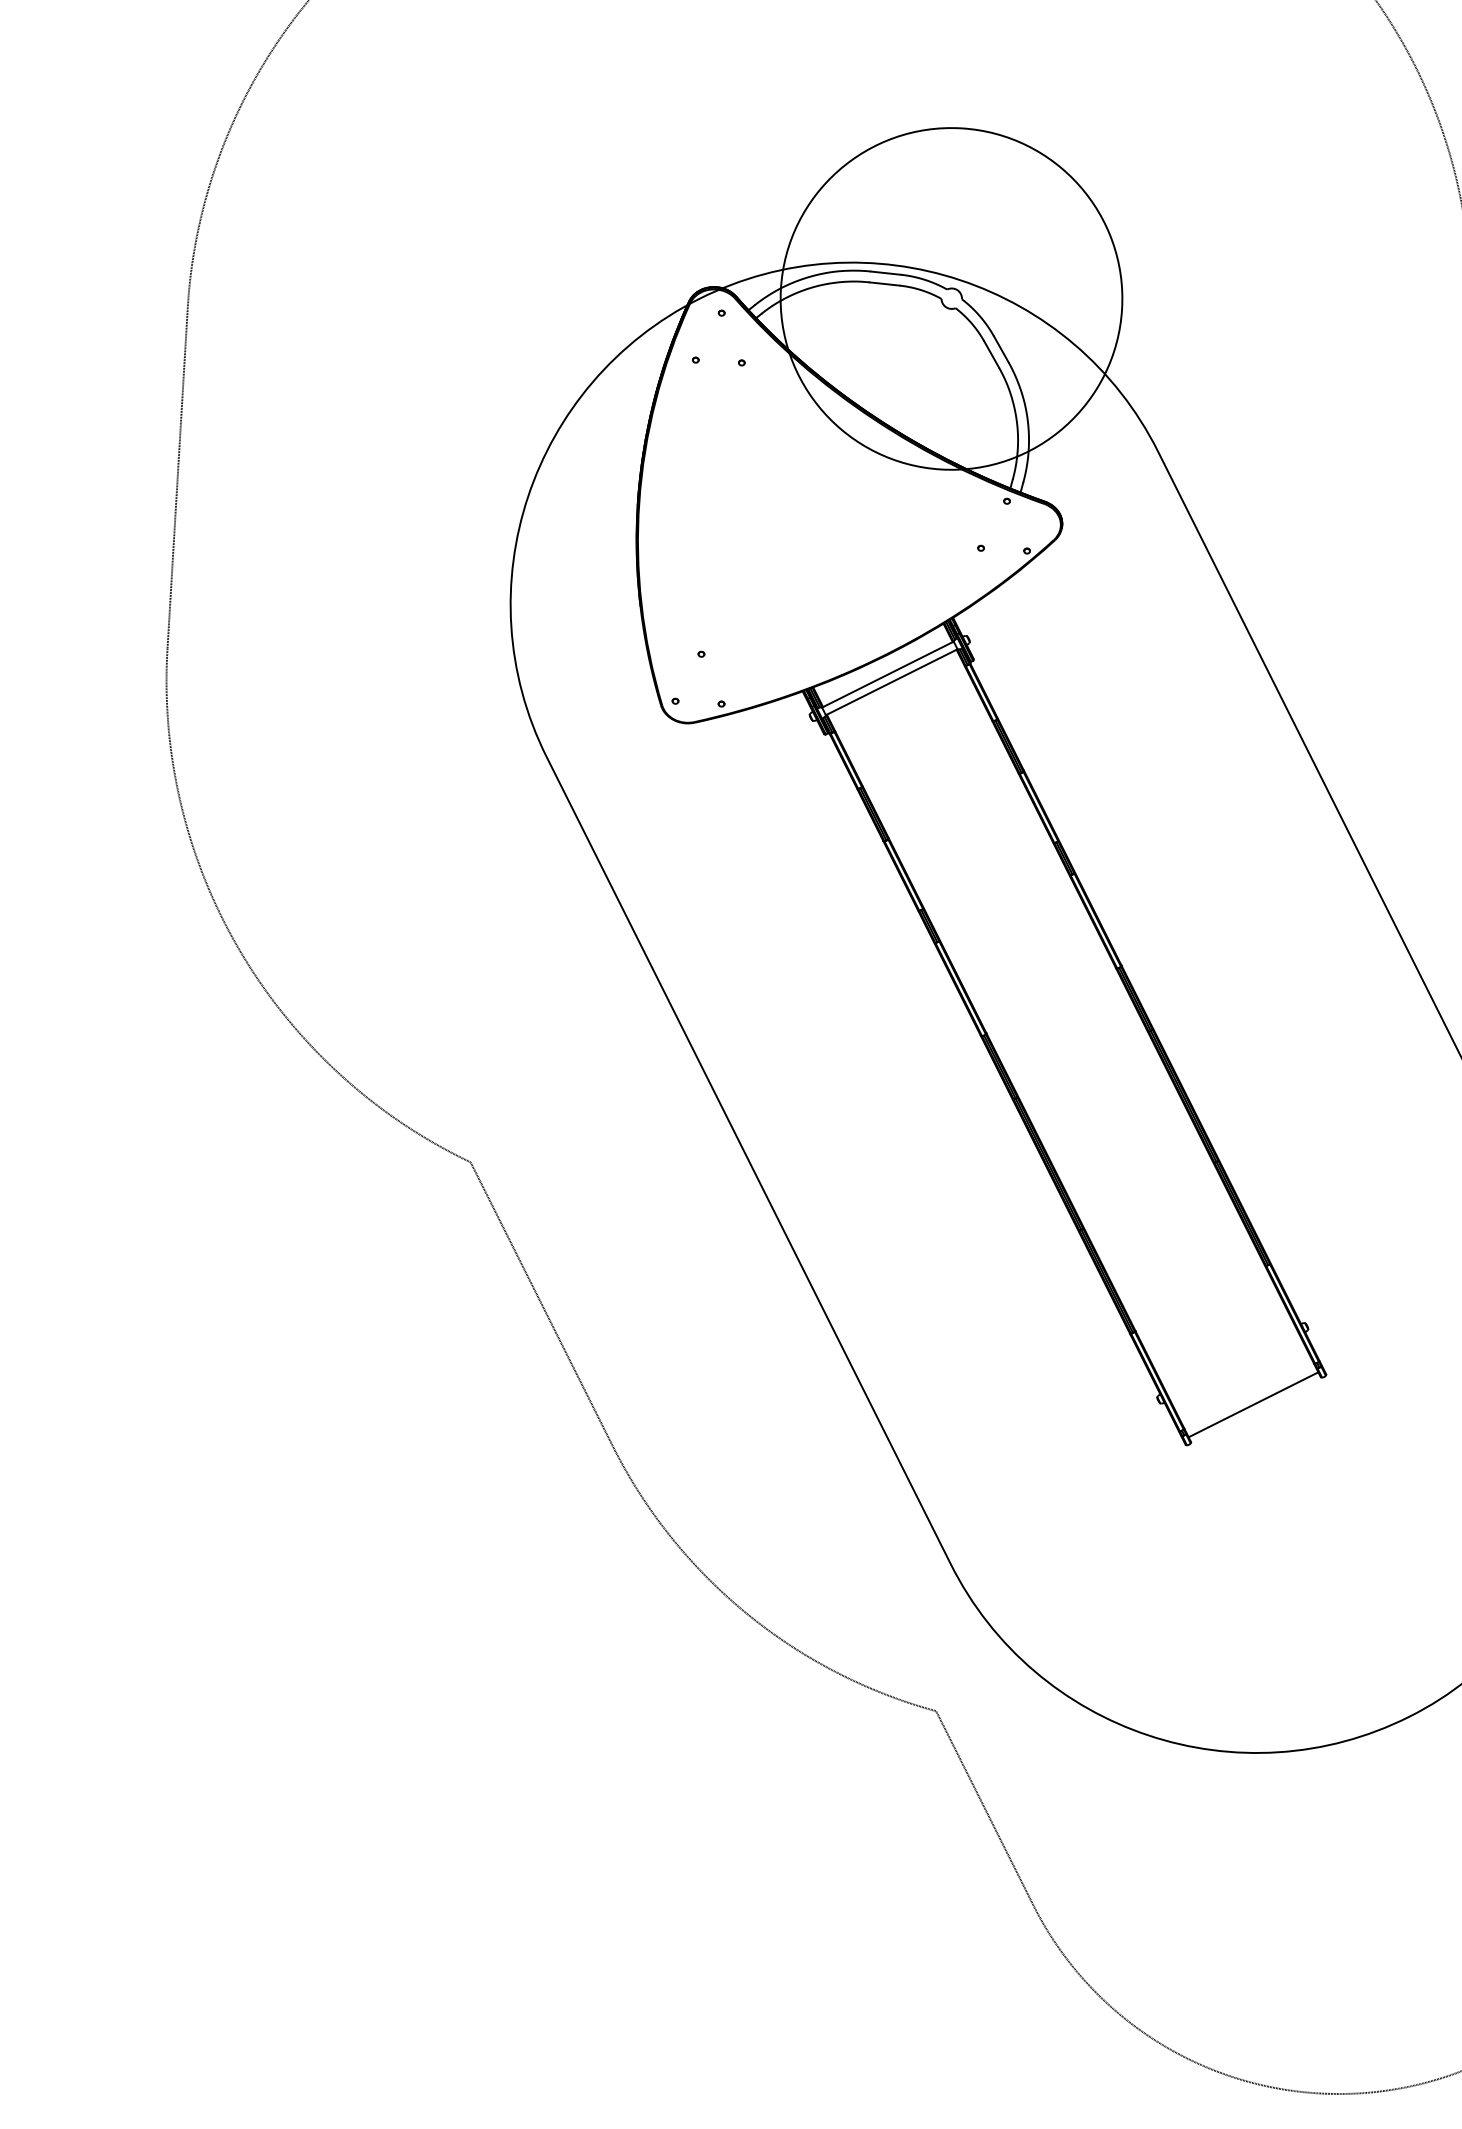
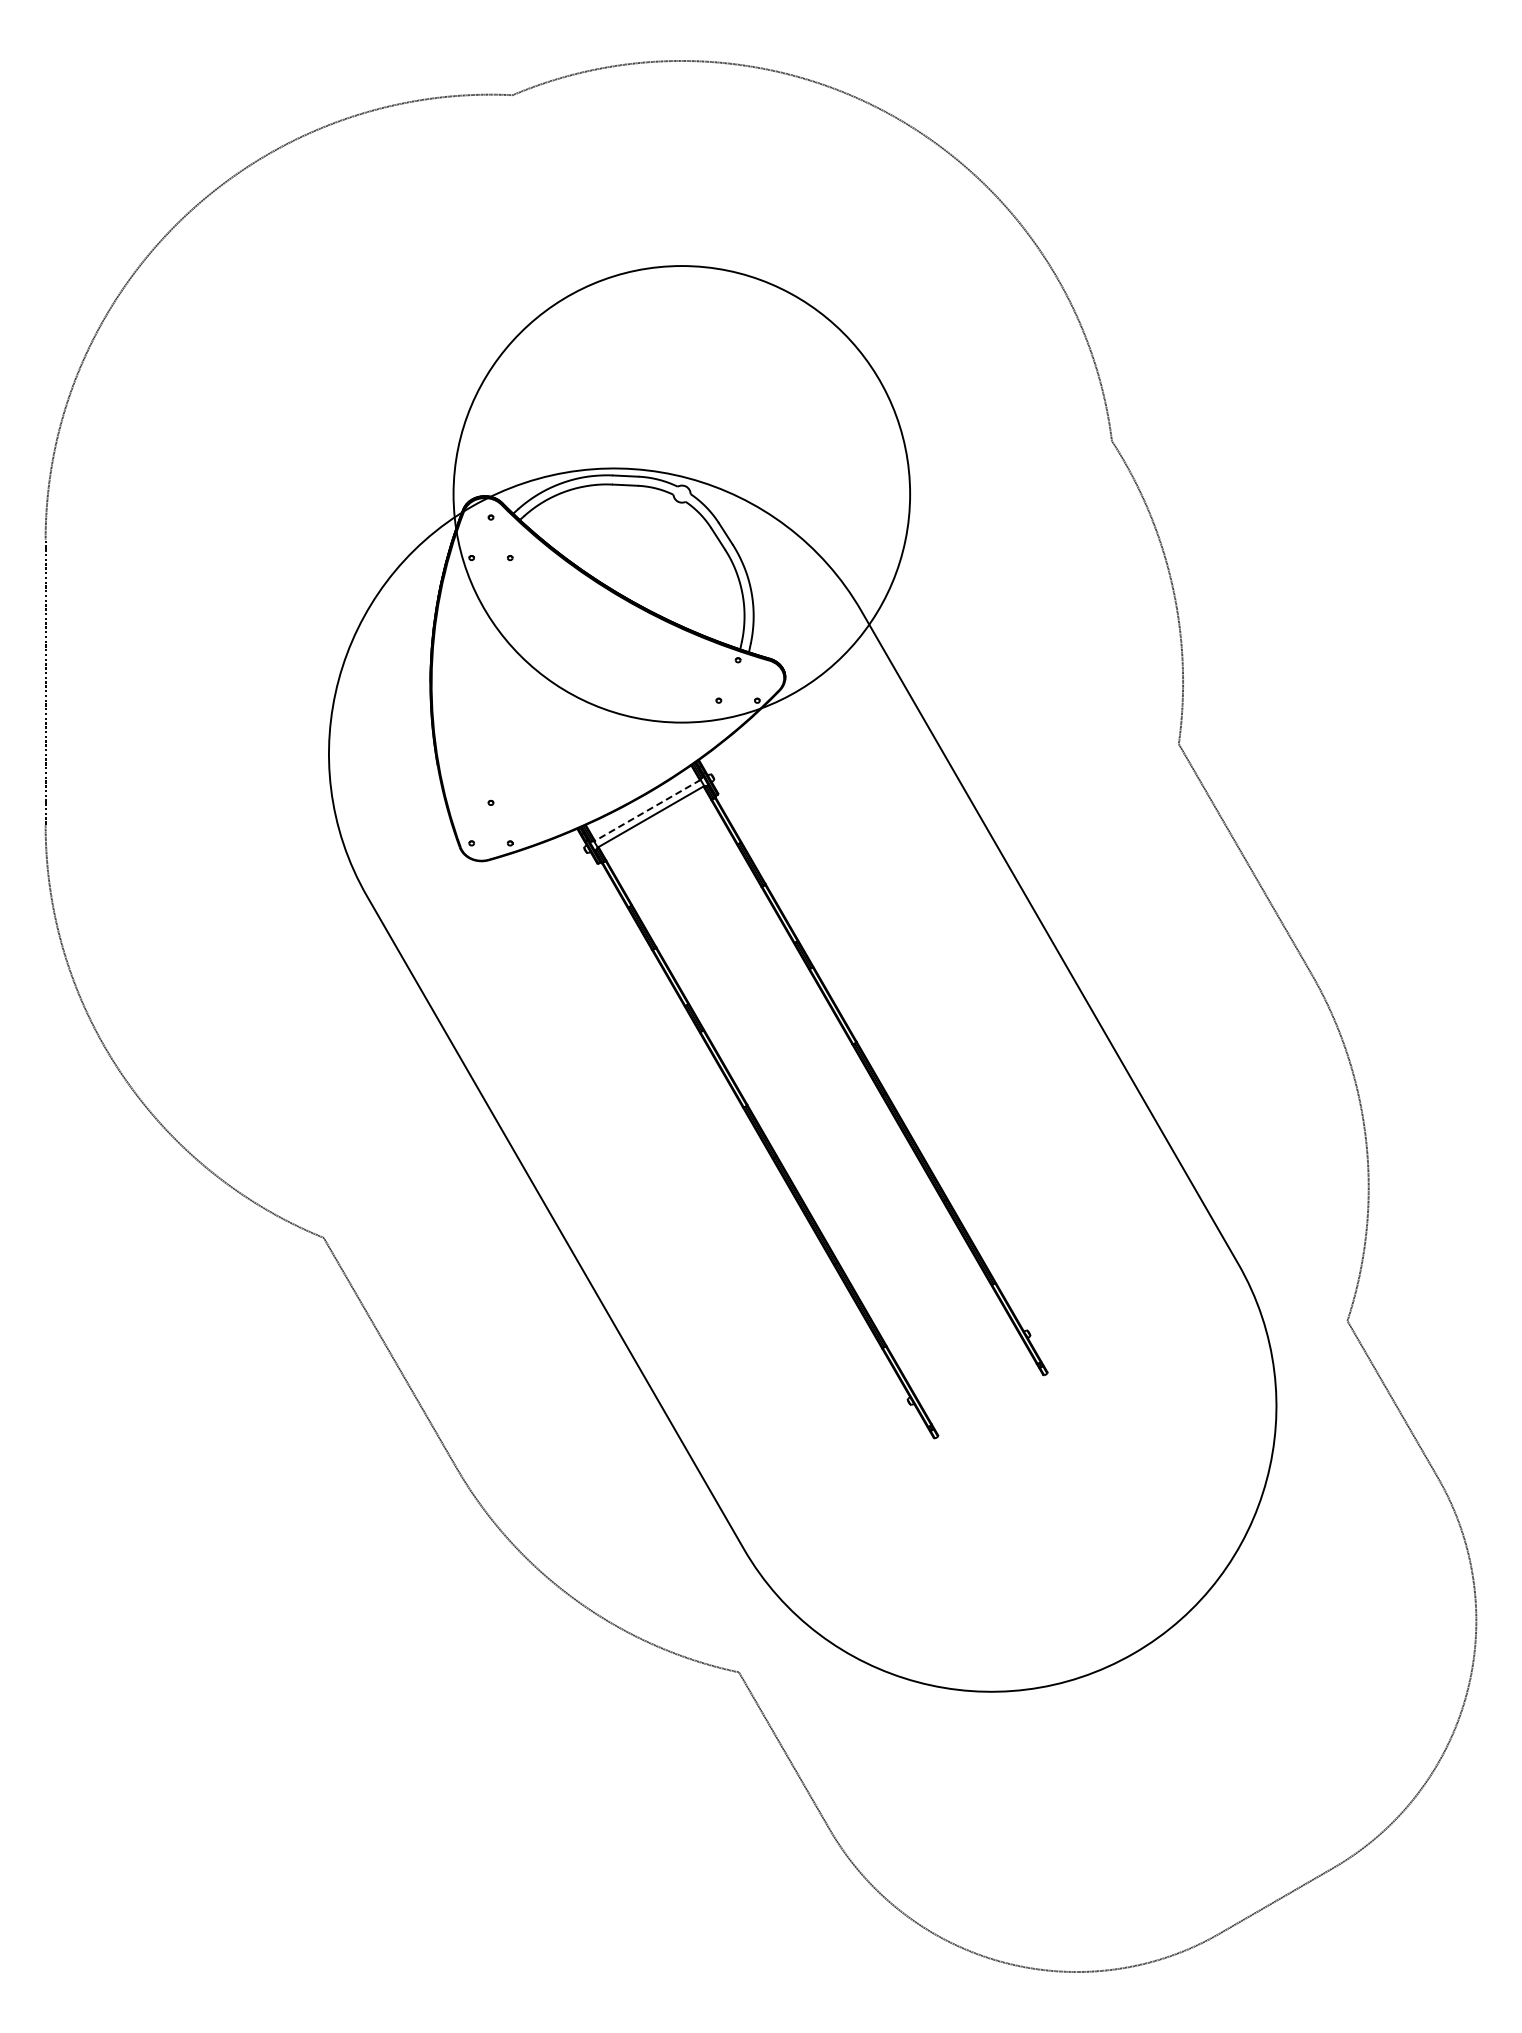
circle: (951, 299) -> (681, 494), size x1.6
line: (888, 674) -> (647, 810), solid -> dashed
line: (1252, 1403) -> (987, 1400), removed

